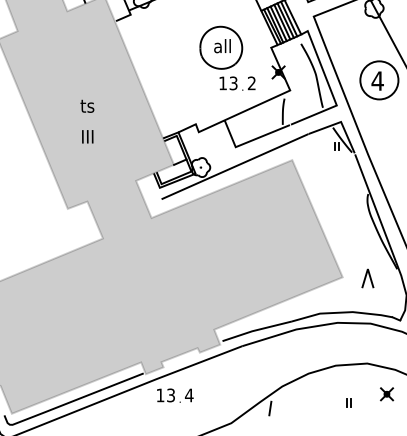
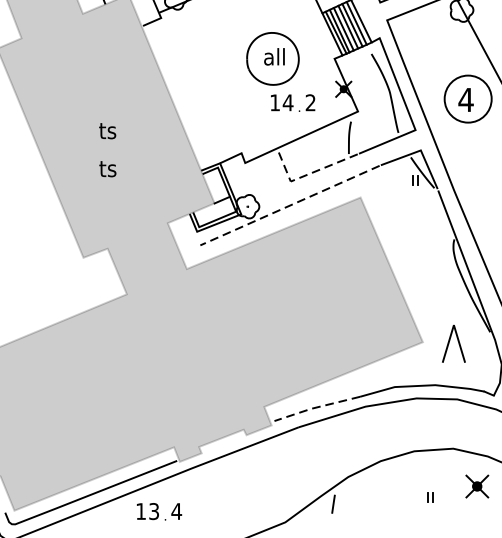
text: (233, 83) -> (288, 102), 13 -> 14
text: (87, 136) -> (107, 168), III -> ts
line: (248, 141) -> (306, 174), solid -> dashed
line: (234, 166) -> (289, 205), solid -> dashed
part: (367, 278) -> (453, 343), size x1.6
line: (256, 330) -> (316, 407), solid -> dashed
part: (387, 394) -> (478, 486), size x1.4
text: (175, 395) -> (159, 511), moved

